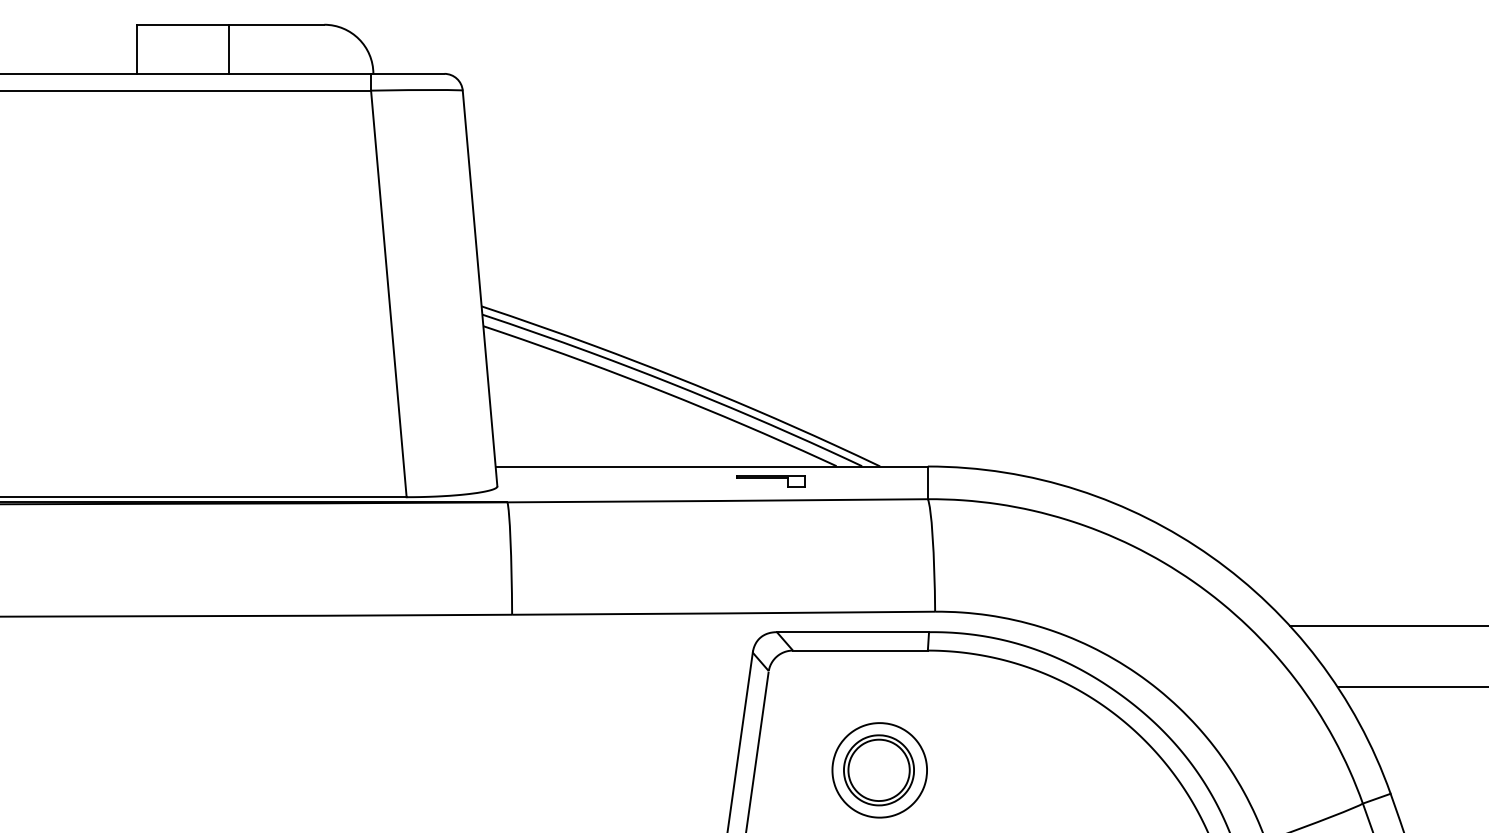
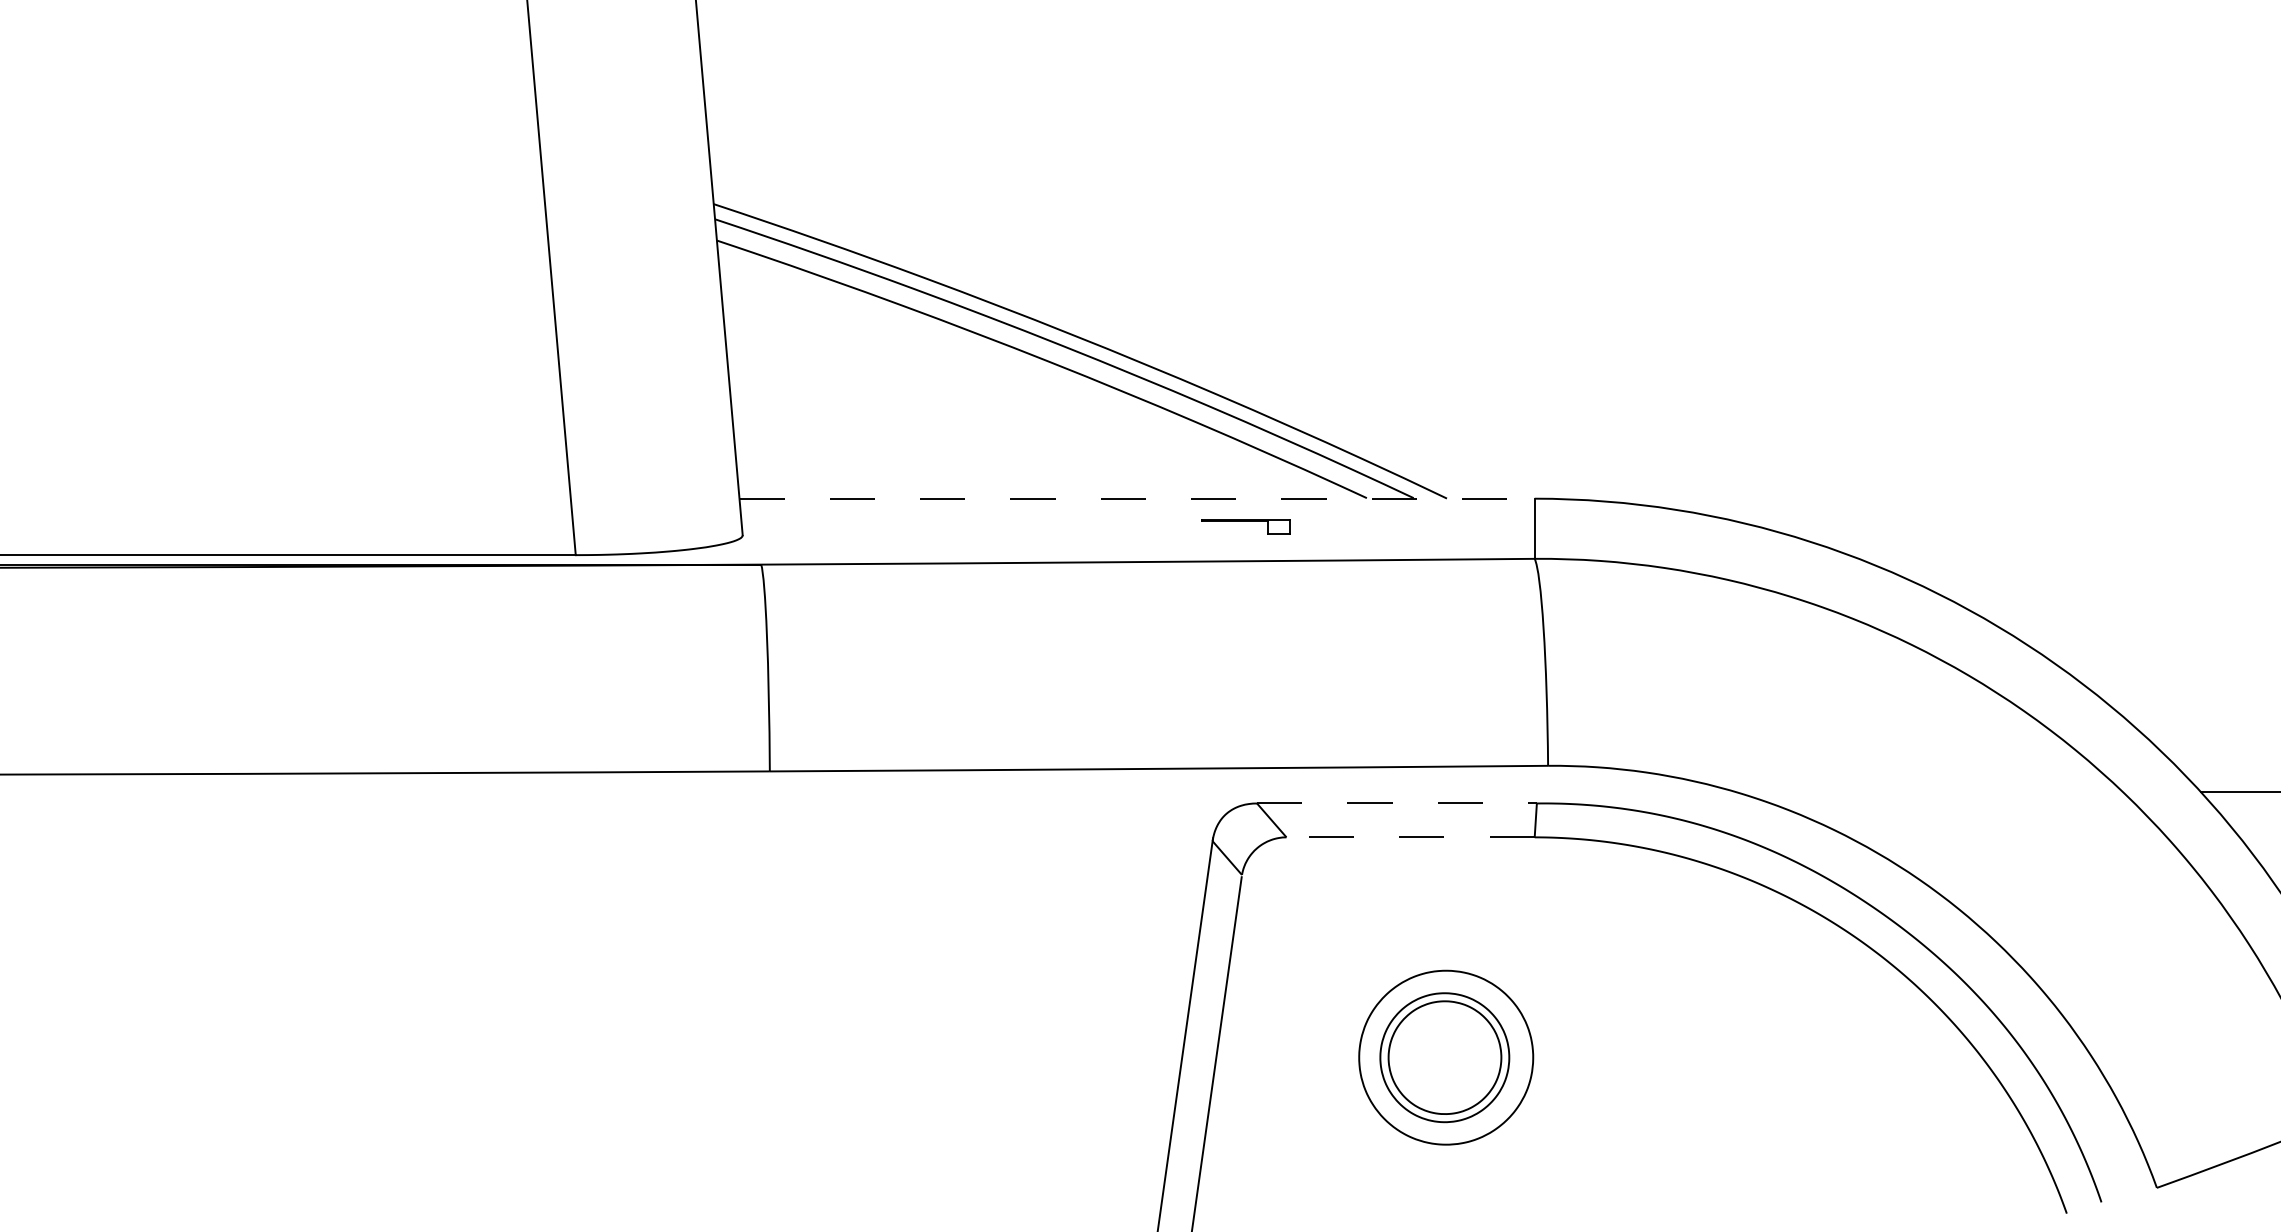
line: (712, 466) -> (1138, 498), solid -> dashed
part: (770, 481) -> (1245, 526), size x0.7
line: (853, 632) -> (1397, 804), solid -> dashed
line: (859, 650) -> (1408, 837), solid -> dashed

